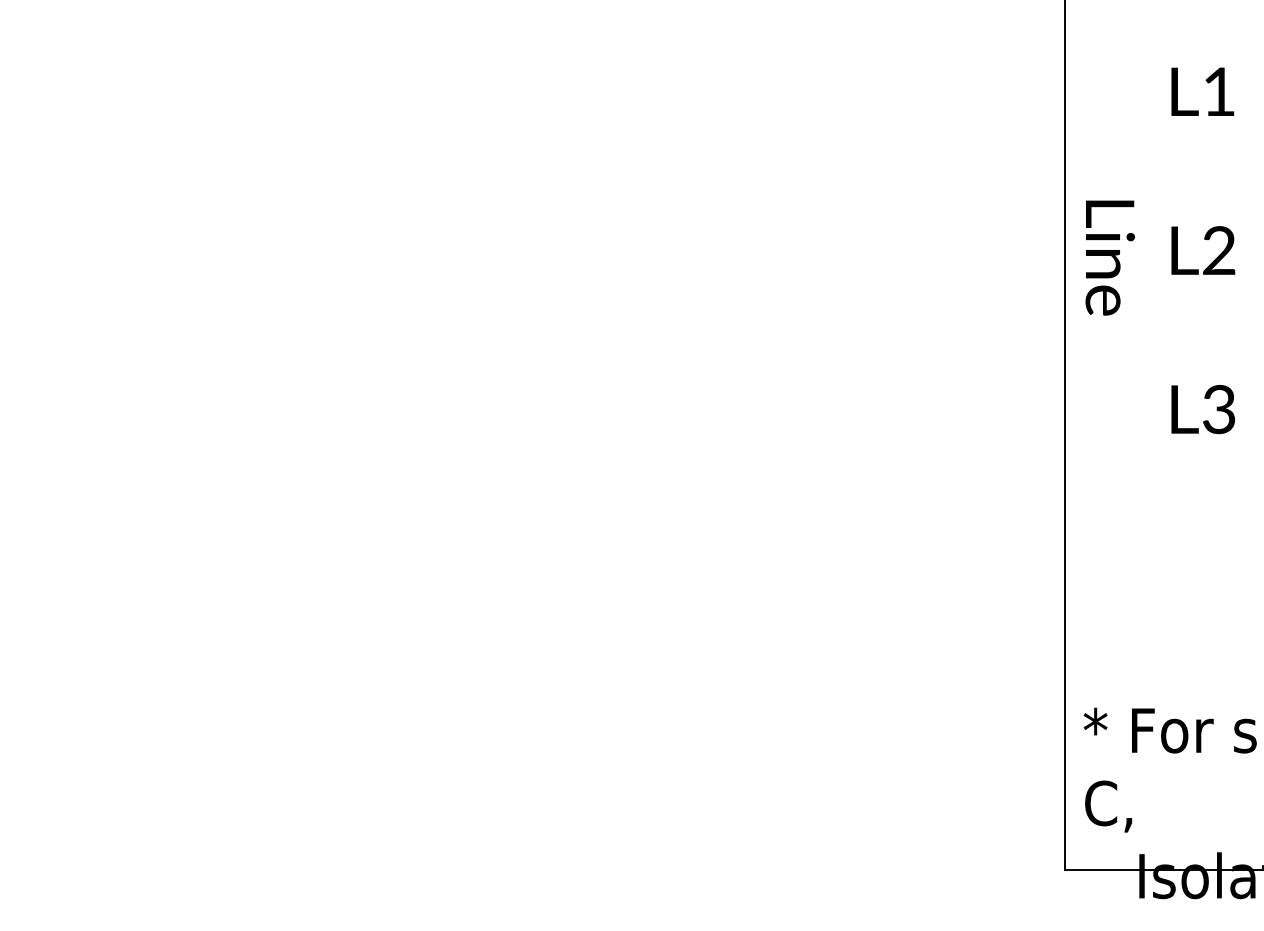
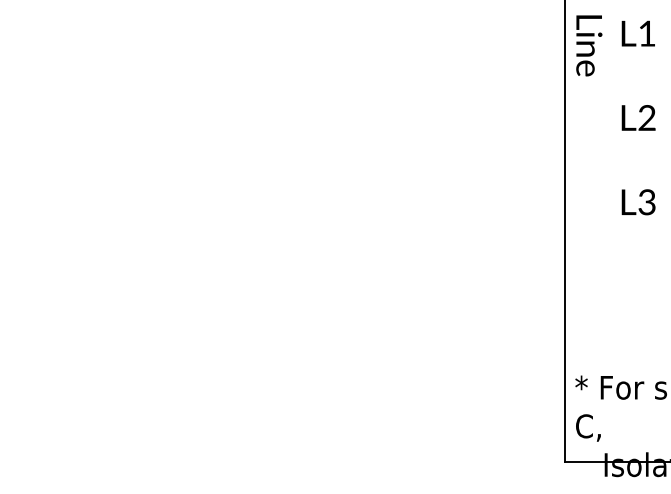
text: (1202, 249) -> (638, 117), moved
text: (1110, 257) -> (589, 45), moved

